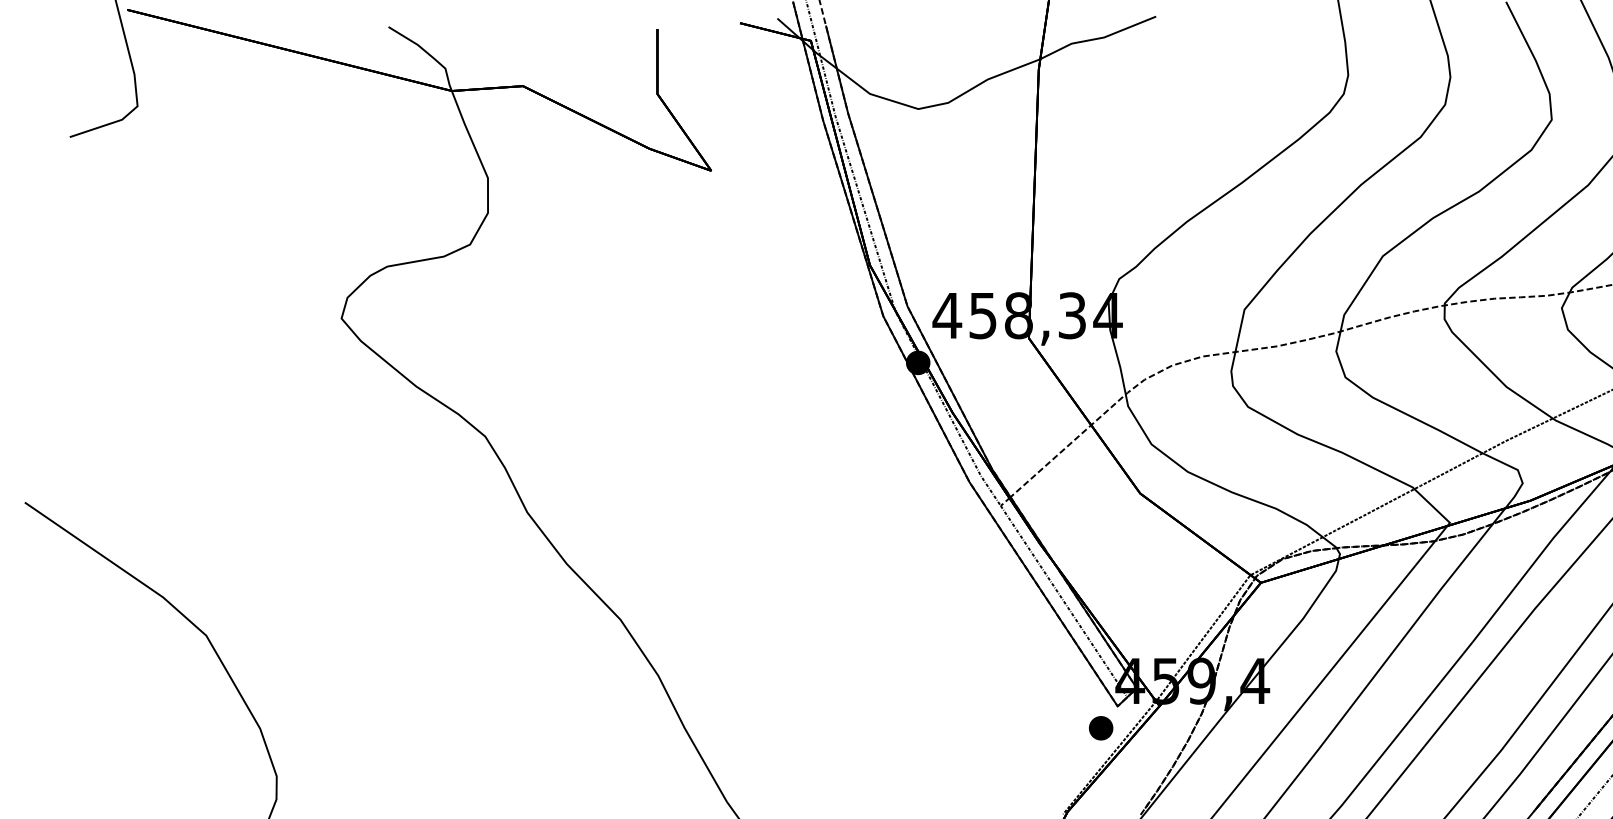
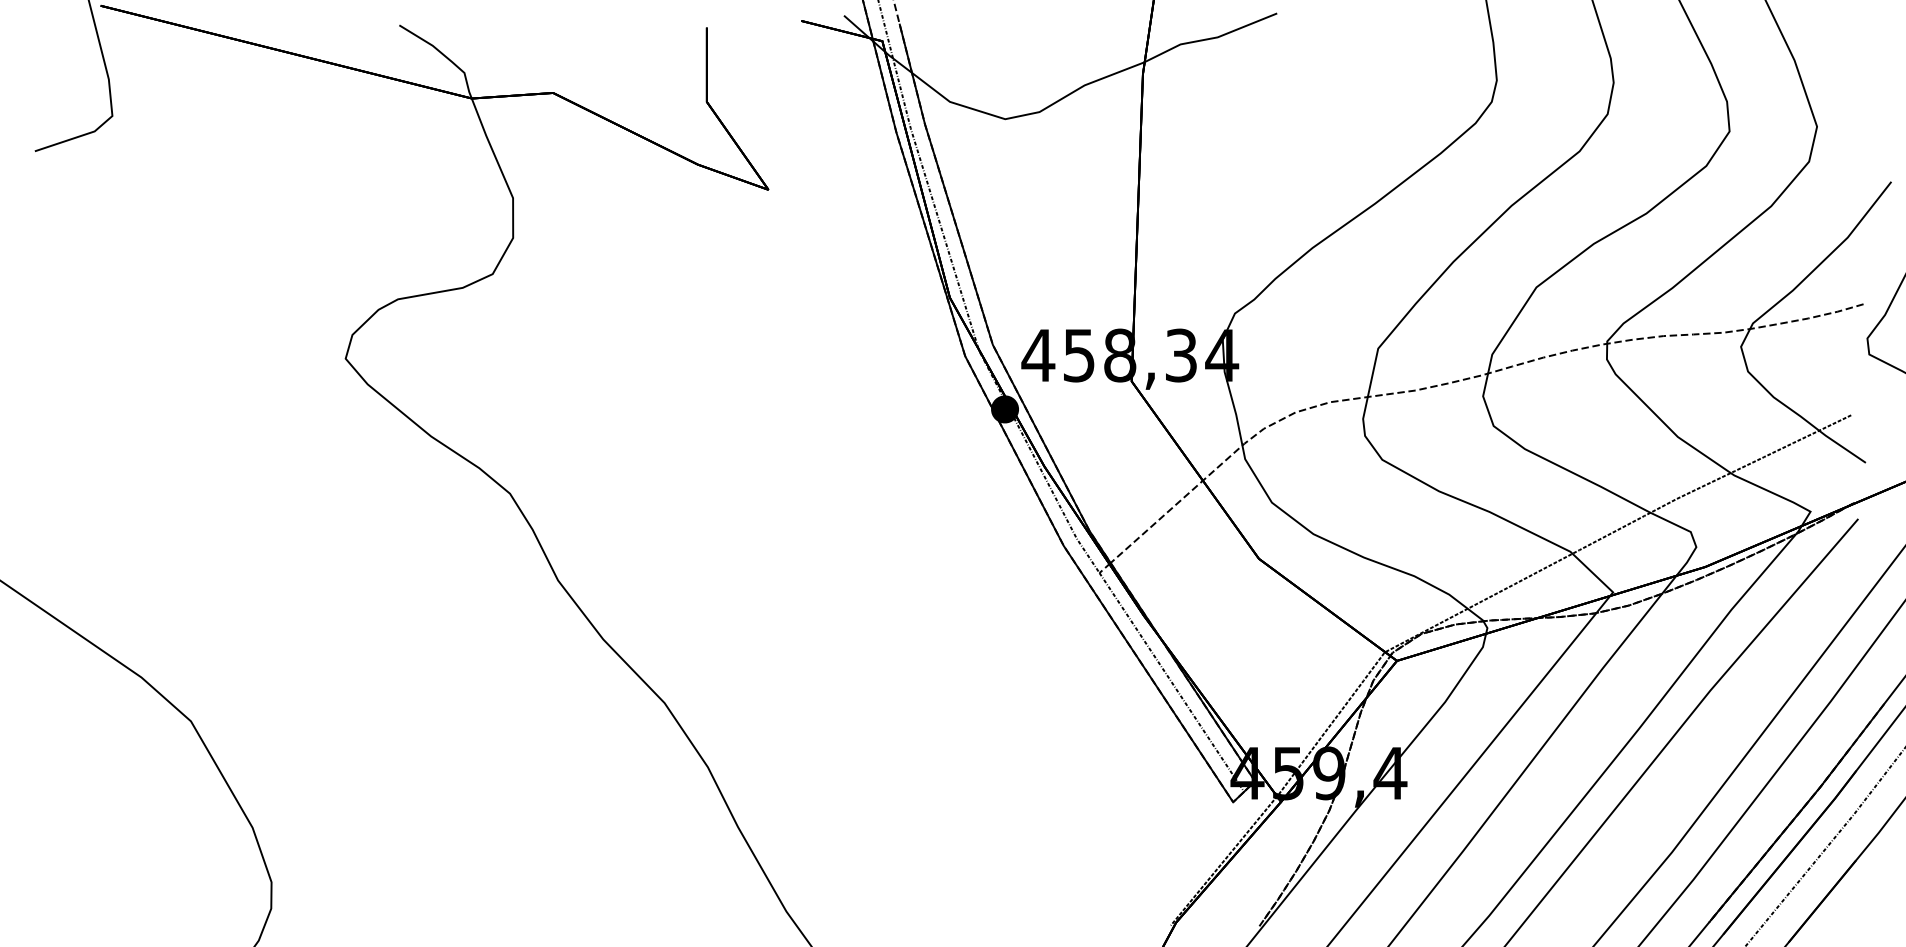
part: (1101, 728) -> (1214, 827), removed

